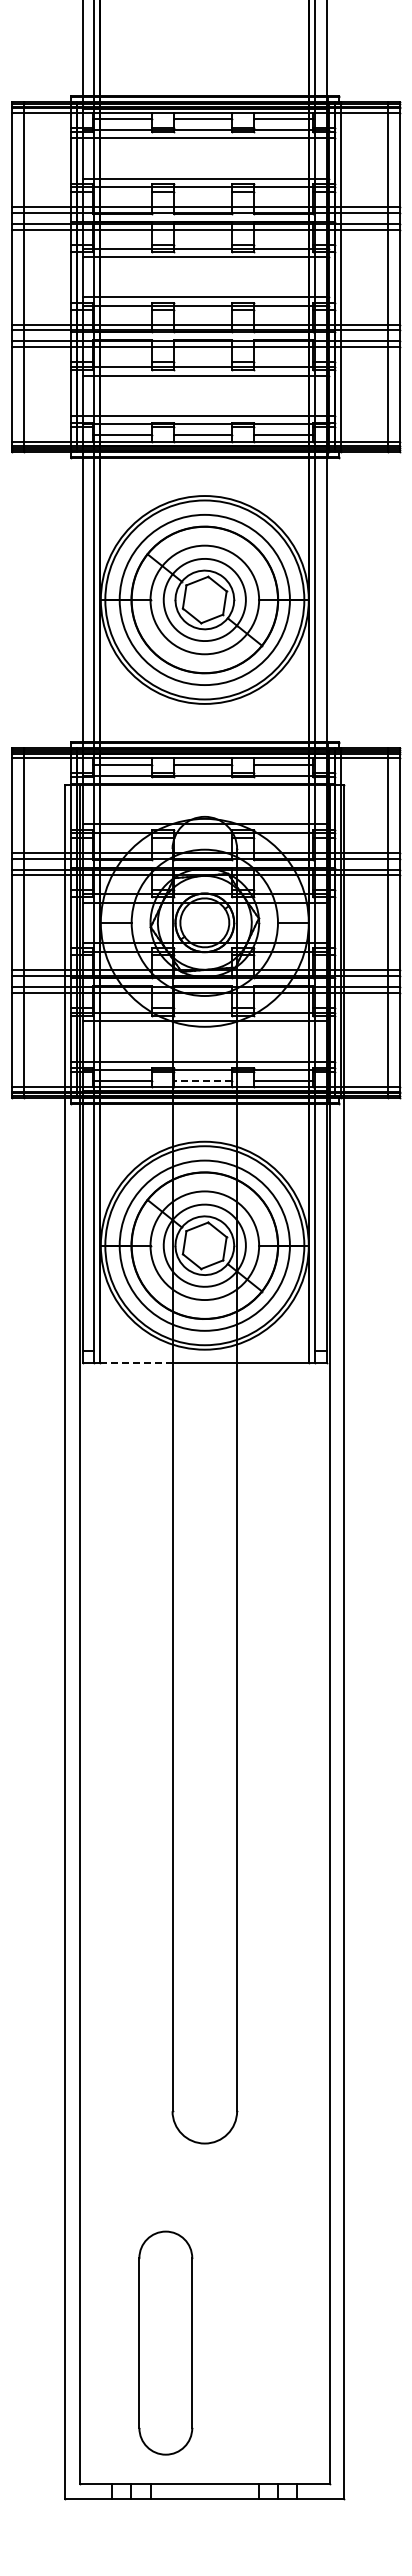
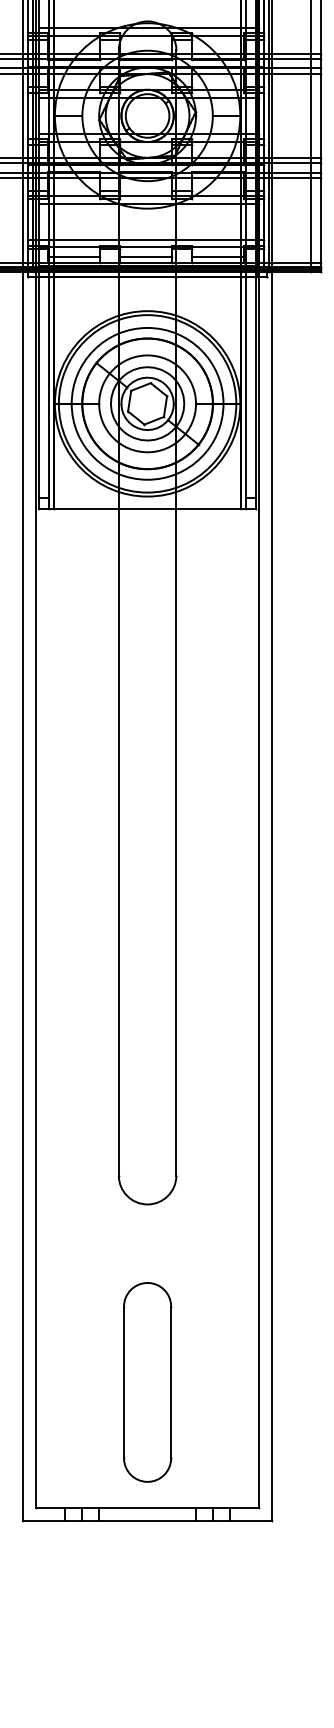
line: (202, 1080) -> (145, 256), dashed -> solid
line: (135, 1363) -> (85, 508), dashed -> solid
part: (165, 2342) -> (147, 1381), moved

